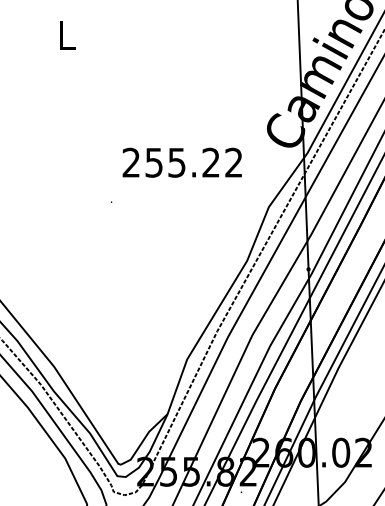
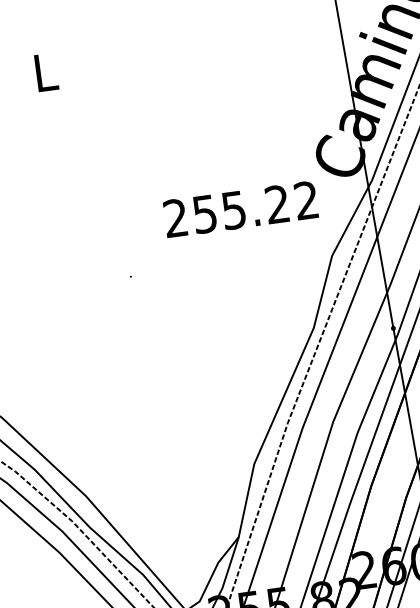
text: (181, 162) -> (239, 209), moved

